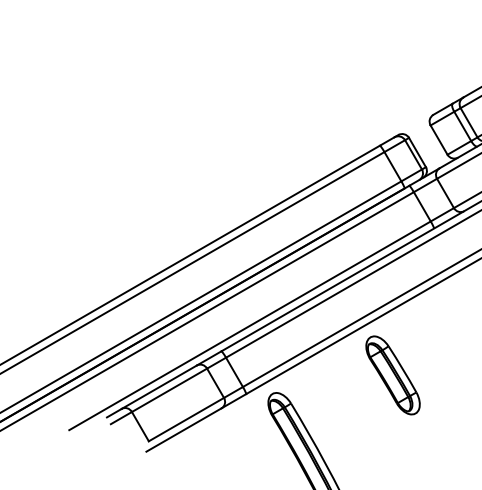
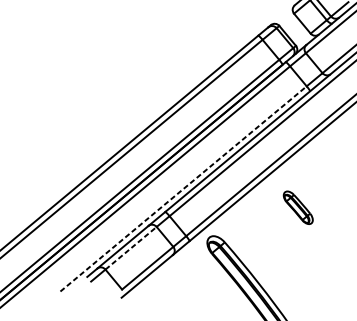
line: (250, 325) -> (183, 188), solid -> dashed
part: (392, 375) -> (297, 207), size x0.6
line: (169, 390) -> (131, 248), solid -> dashed

